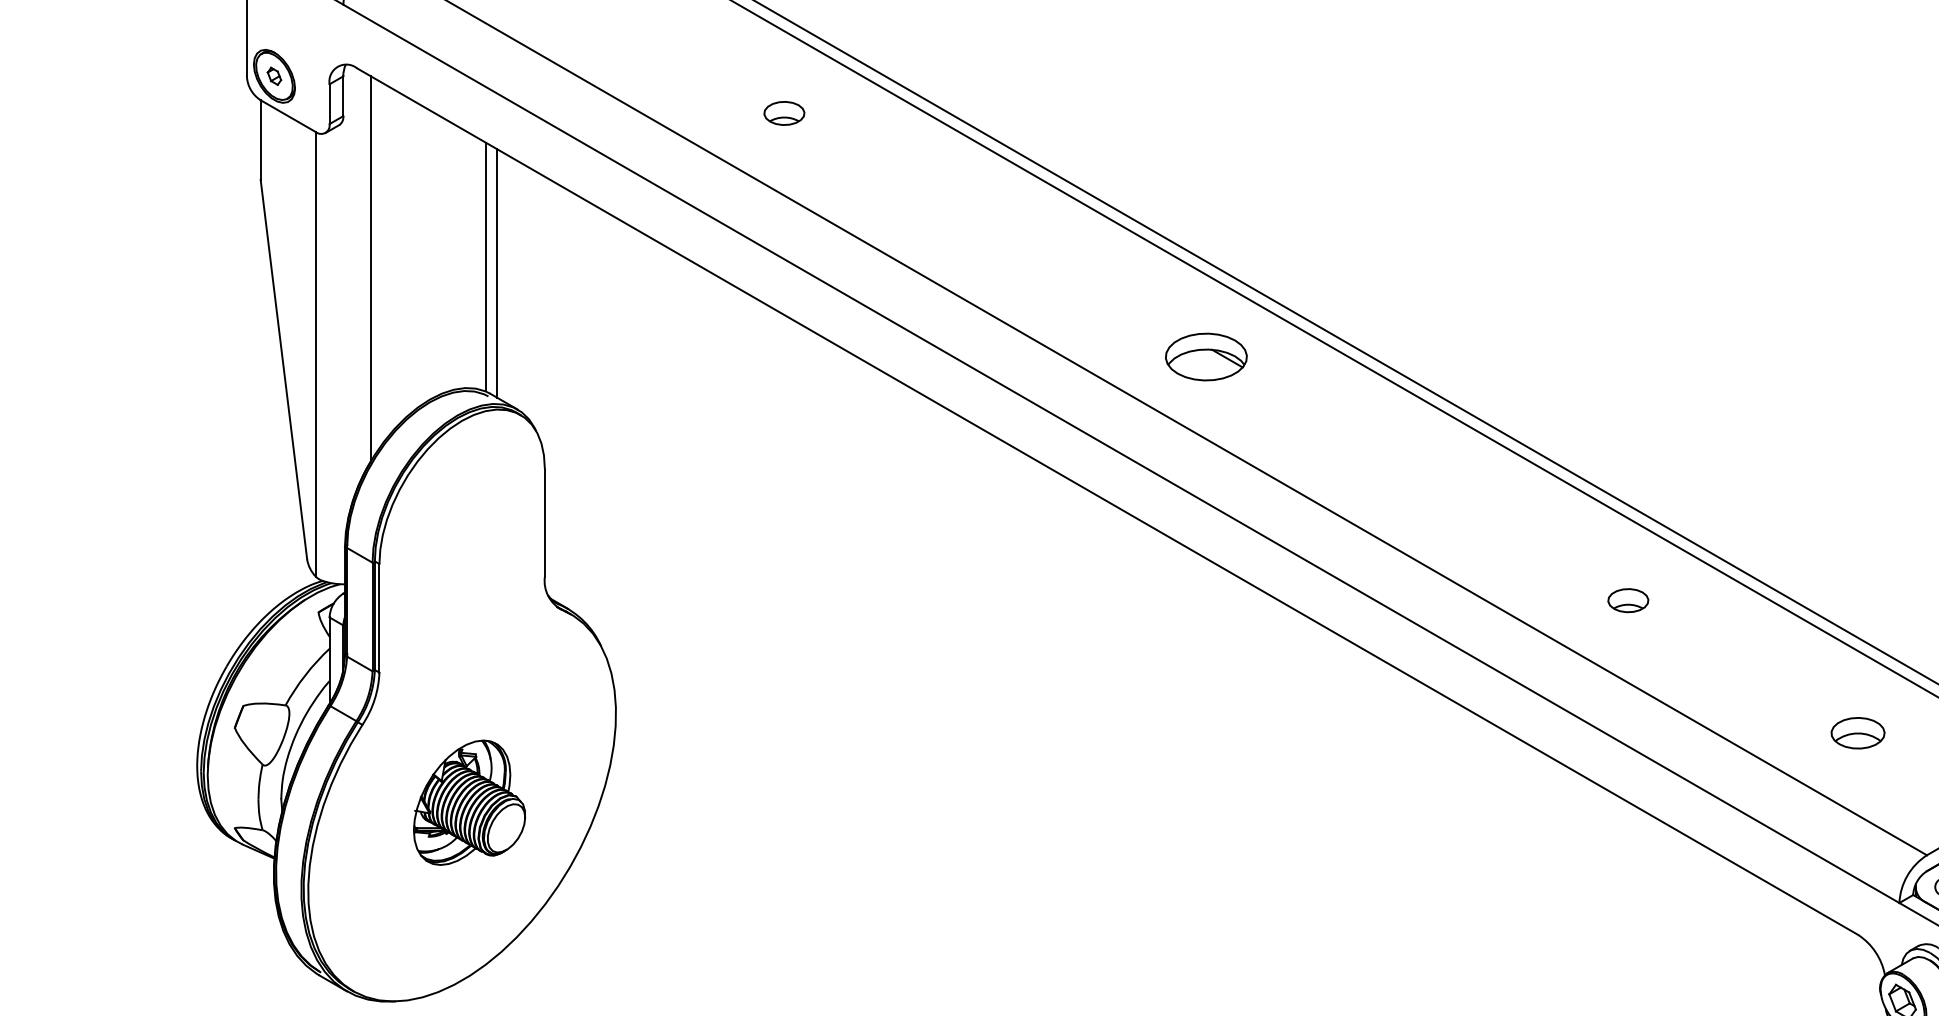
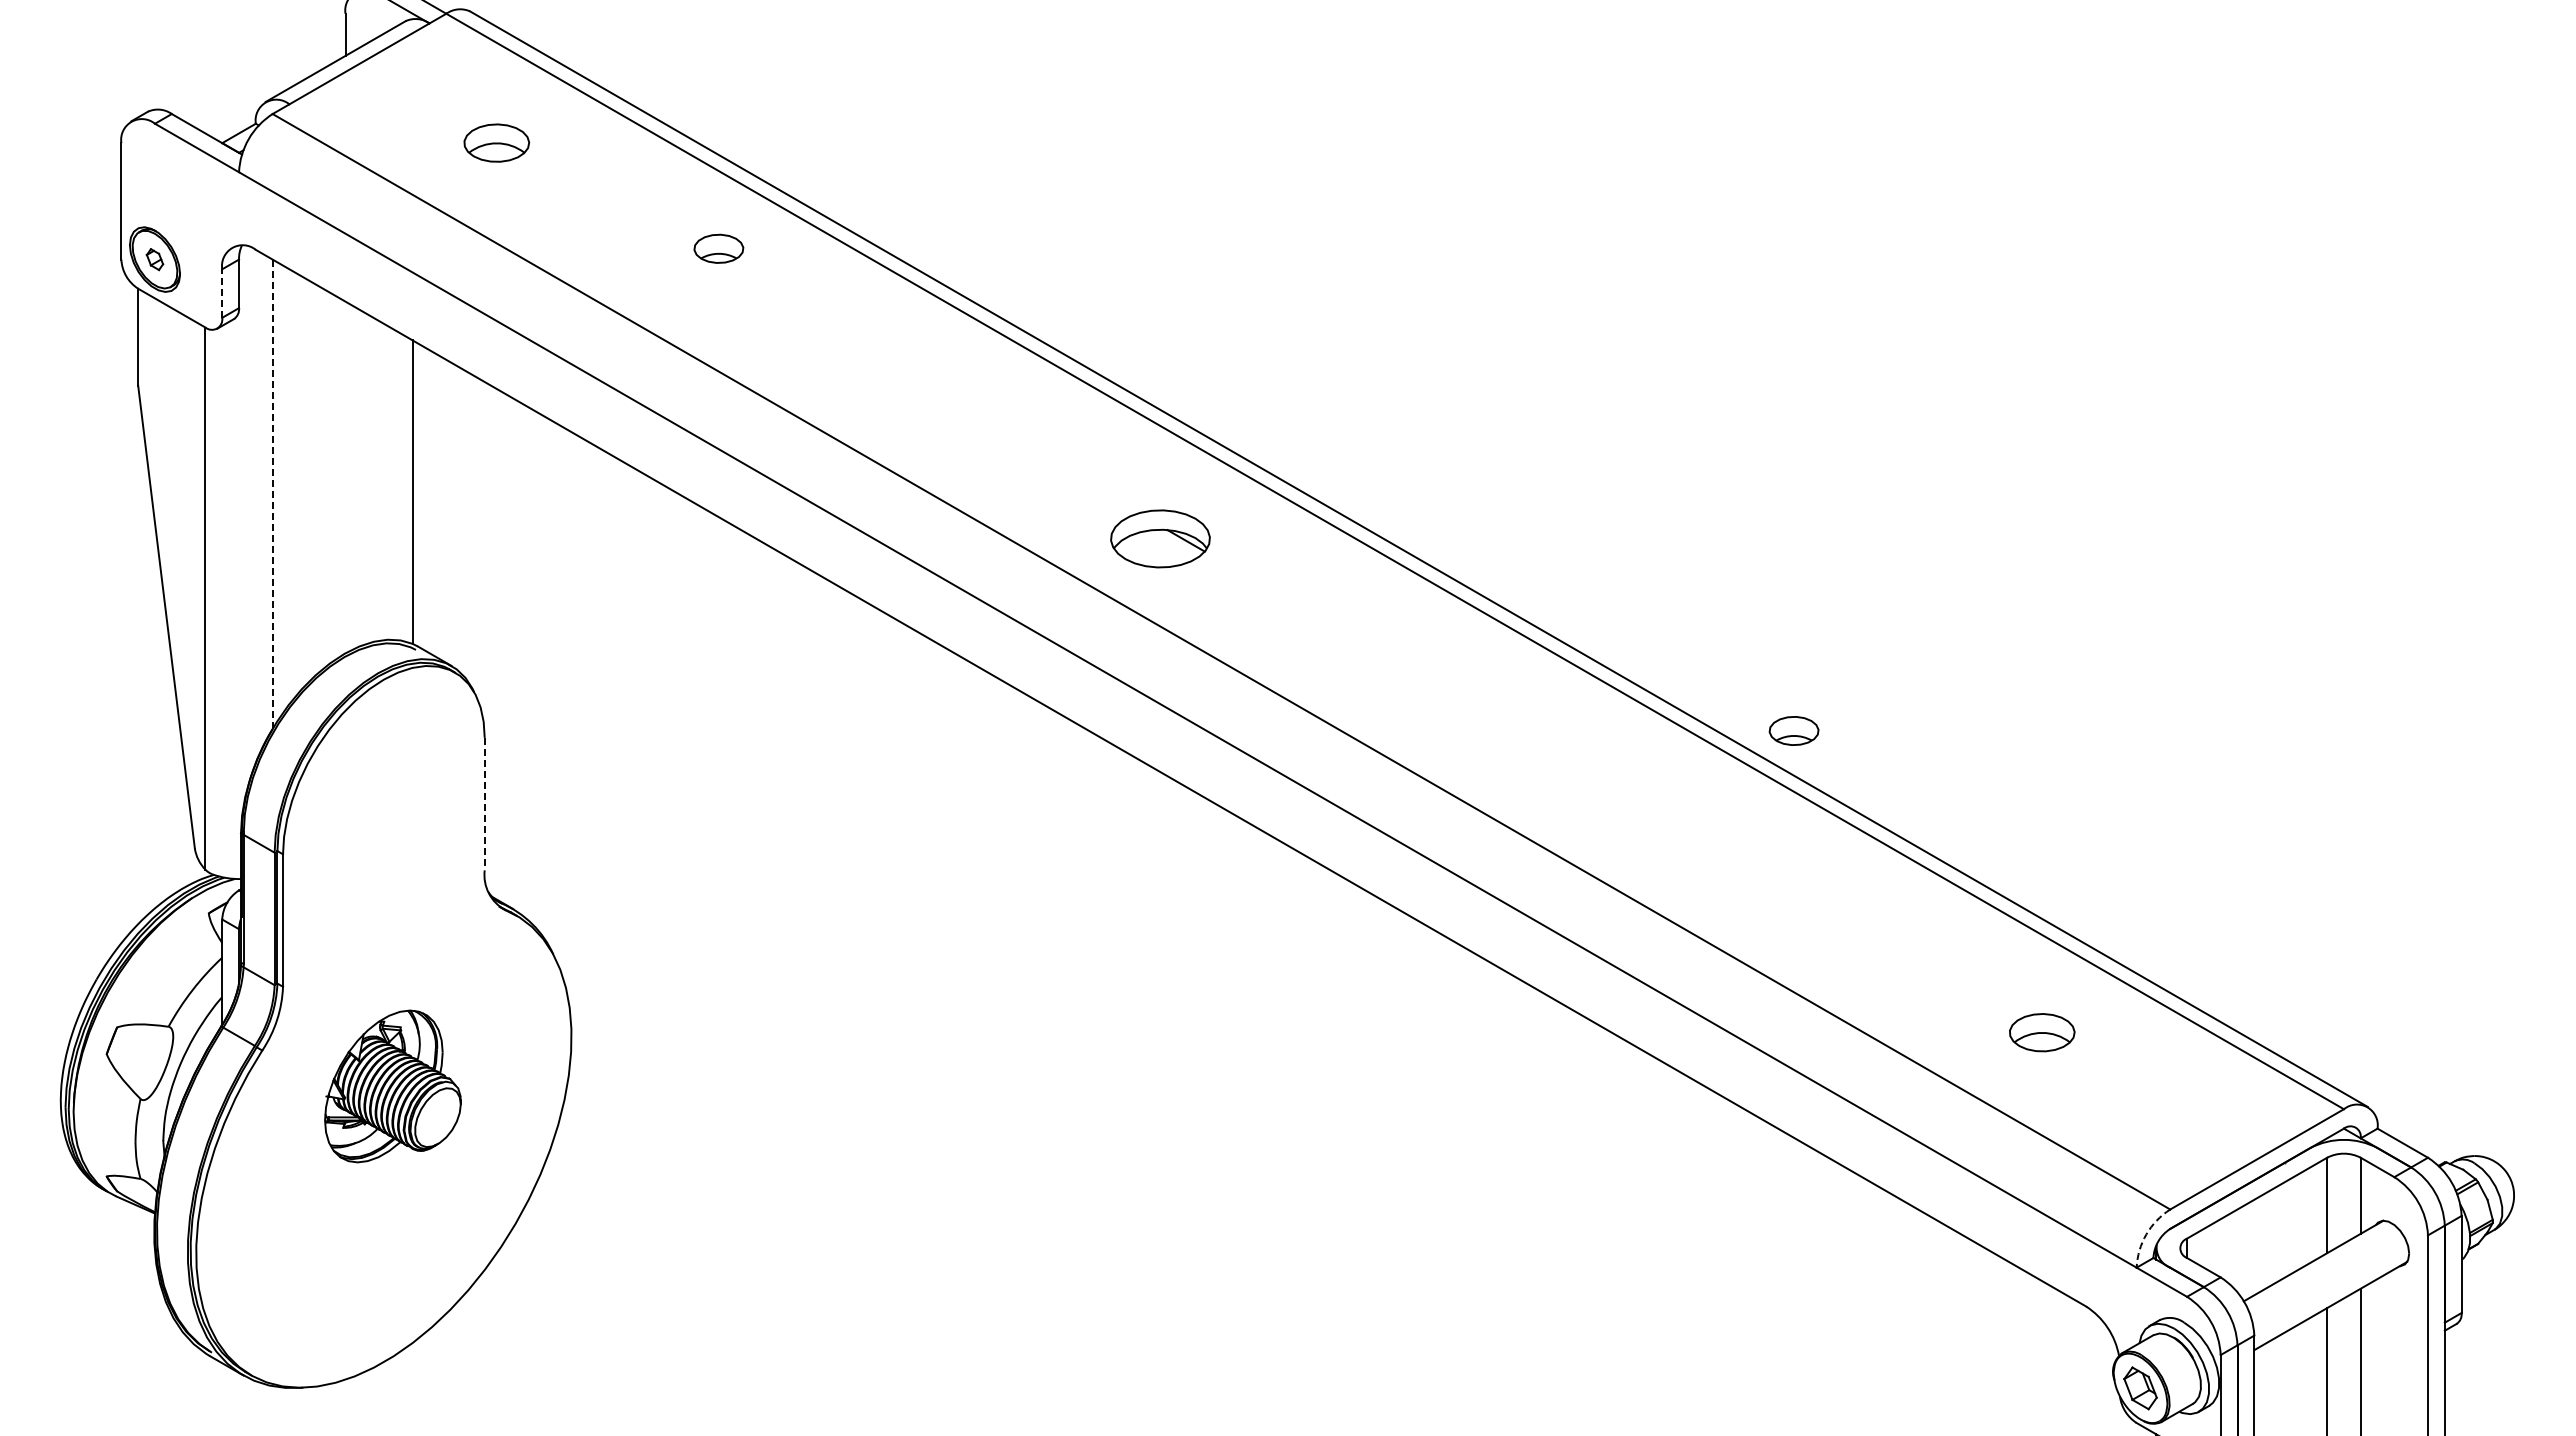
line: (329, 104) -> (222, 293), solid -> dashed
part: (784, 113) -> (718, 248), moved
line: (370, 268) -> (272, 494), solid -> dashed
line: (497, 273) -> (426, 499), removed
part: (1206, 356) -> (1160, 538), moved
line: (544, 523) -> (484, 804), solid -> dashed
part: (1627, 600) -> (1793, 730), moved
part: (1858, 733) -> (2042, 1032), moved
part: (469, 802) -> (392, 1086), moved
arc: (1907, 875) -> (2146, 1234), solid -> dashed

